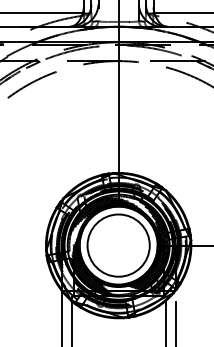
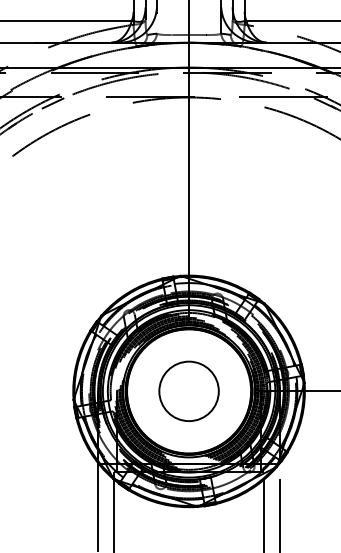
circle: (118, 245) -> (188, 391), size x0.6

